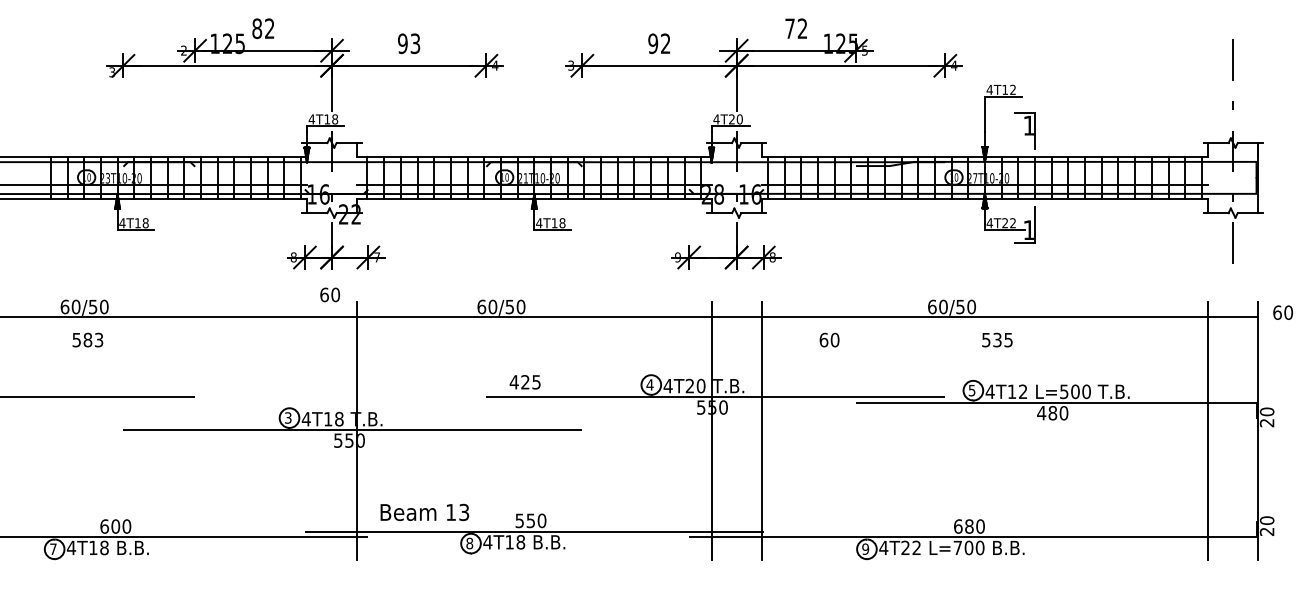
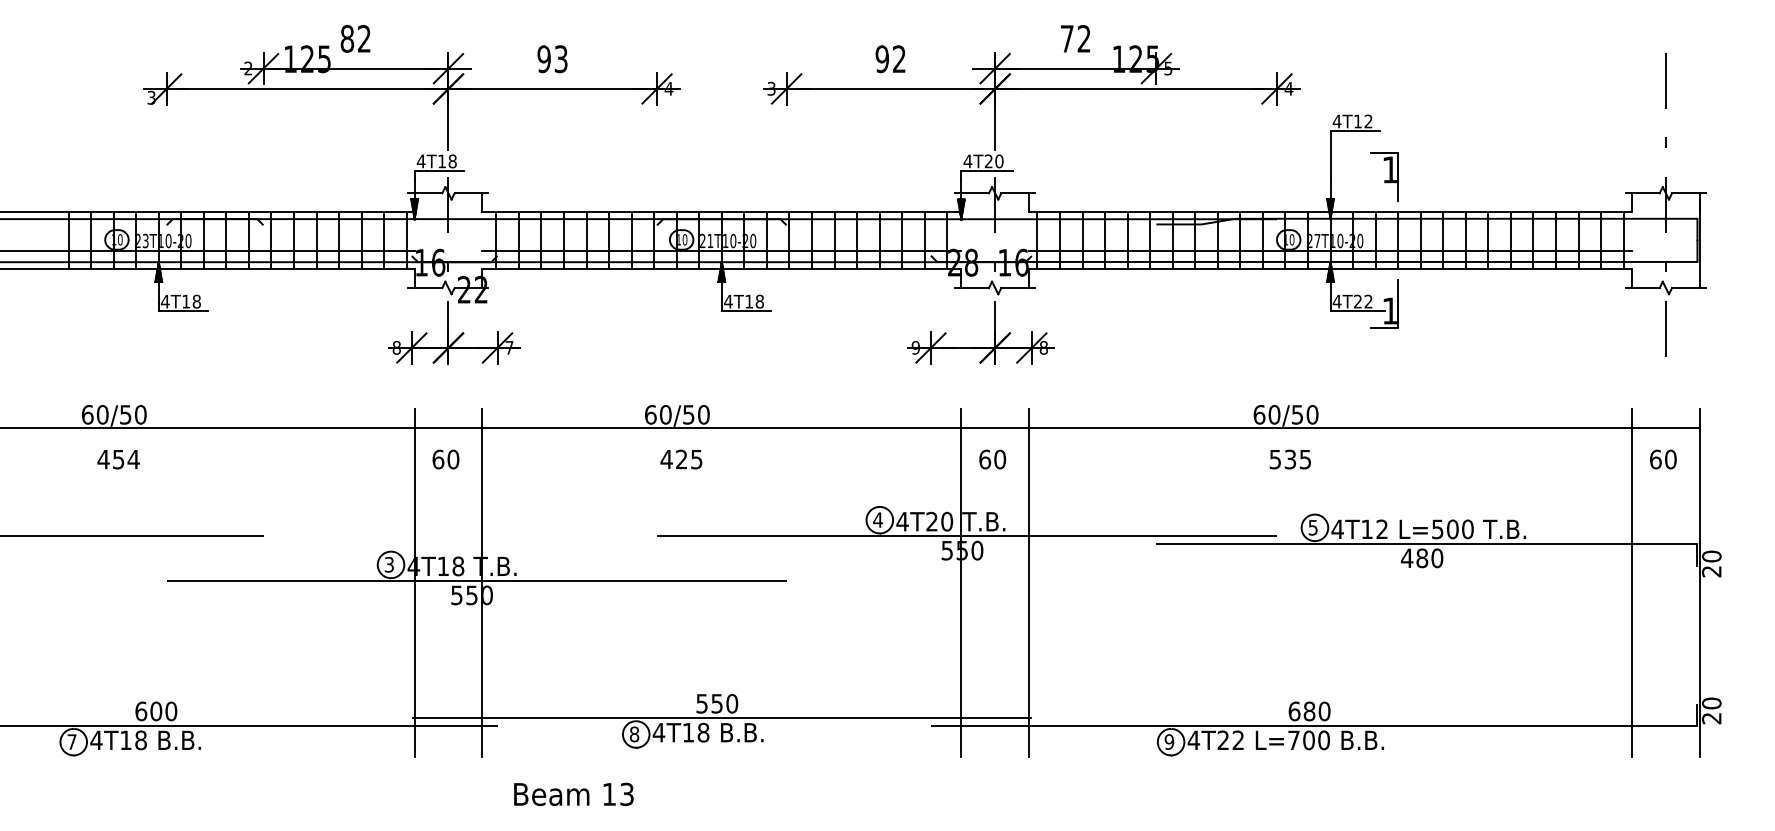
text: (329, 294) -> (445, 459), moved
text: (1283, 312) -> (1663, 459), moved
text: (87, 340) -> (118, 459), 583 -> 454
text: (829, 340) -> (992, 459), moved
text: (996, 340) -> (1289, 459), moved
text: (525, 382) -> (681, 459), moved
line: (306, 431) -> (414, 582), added
text: (424, 511) -> (573, 793), moved

